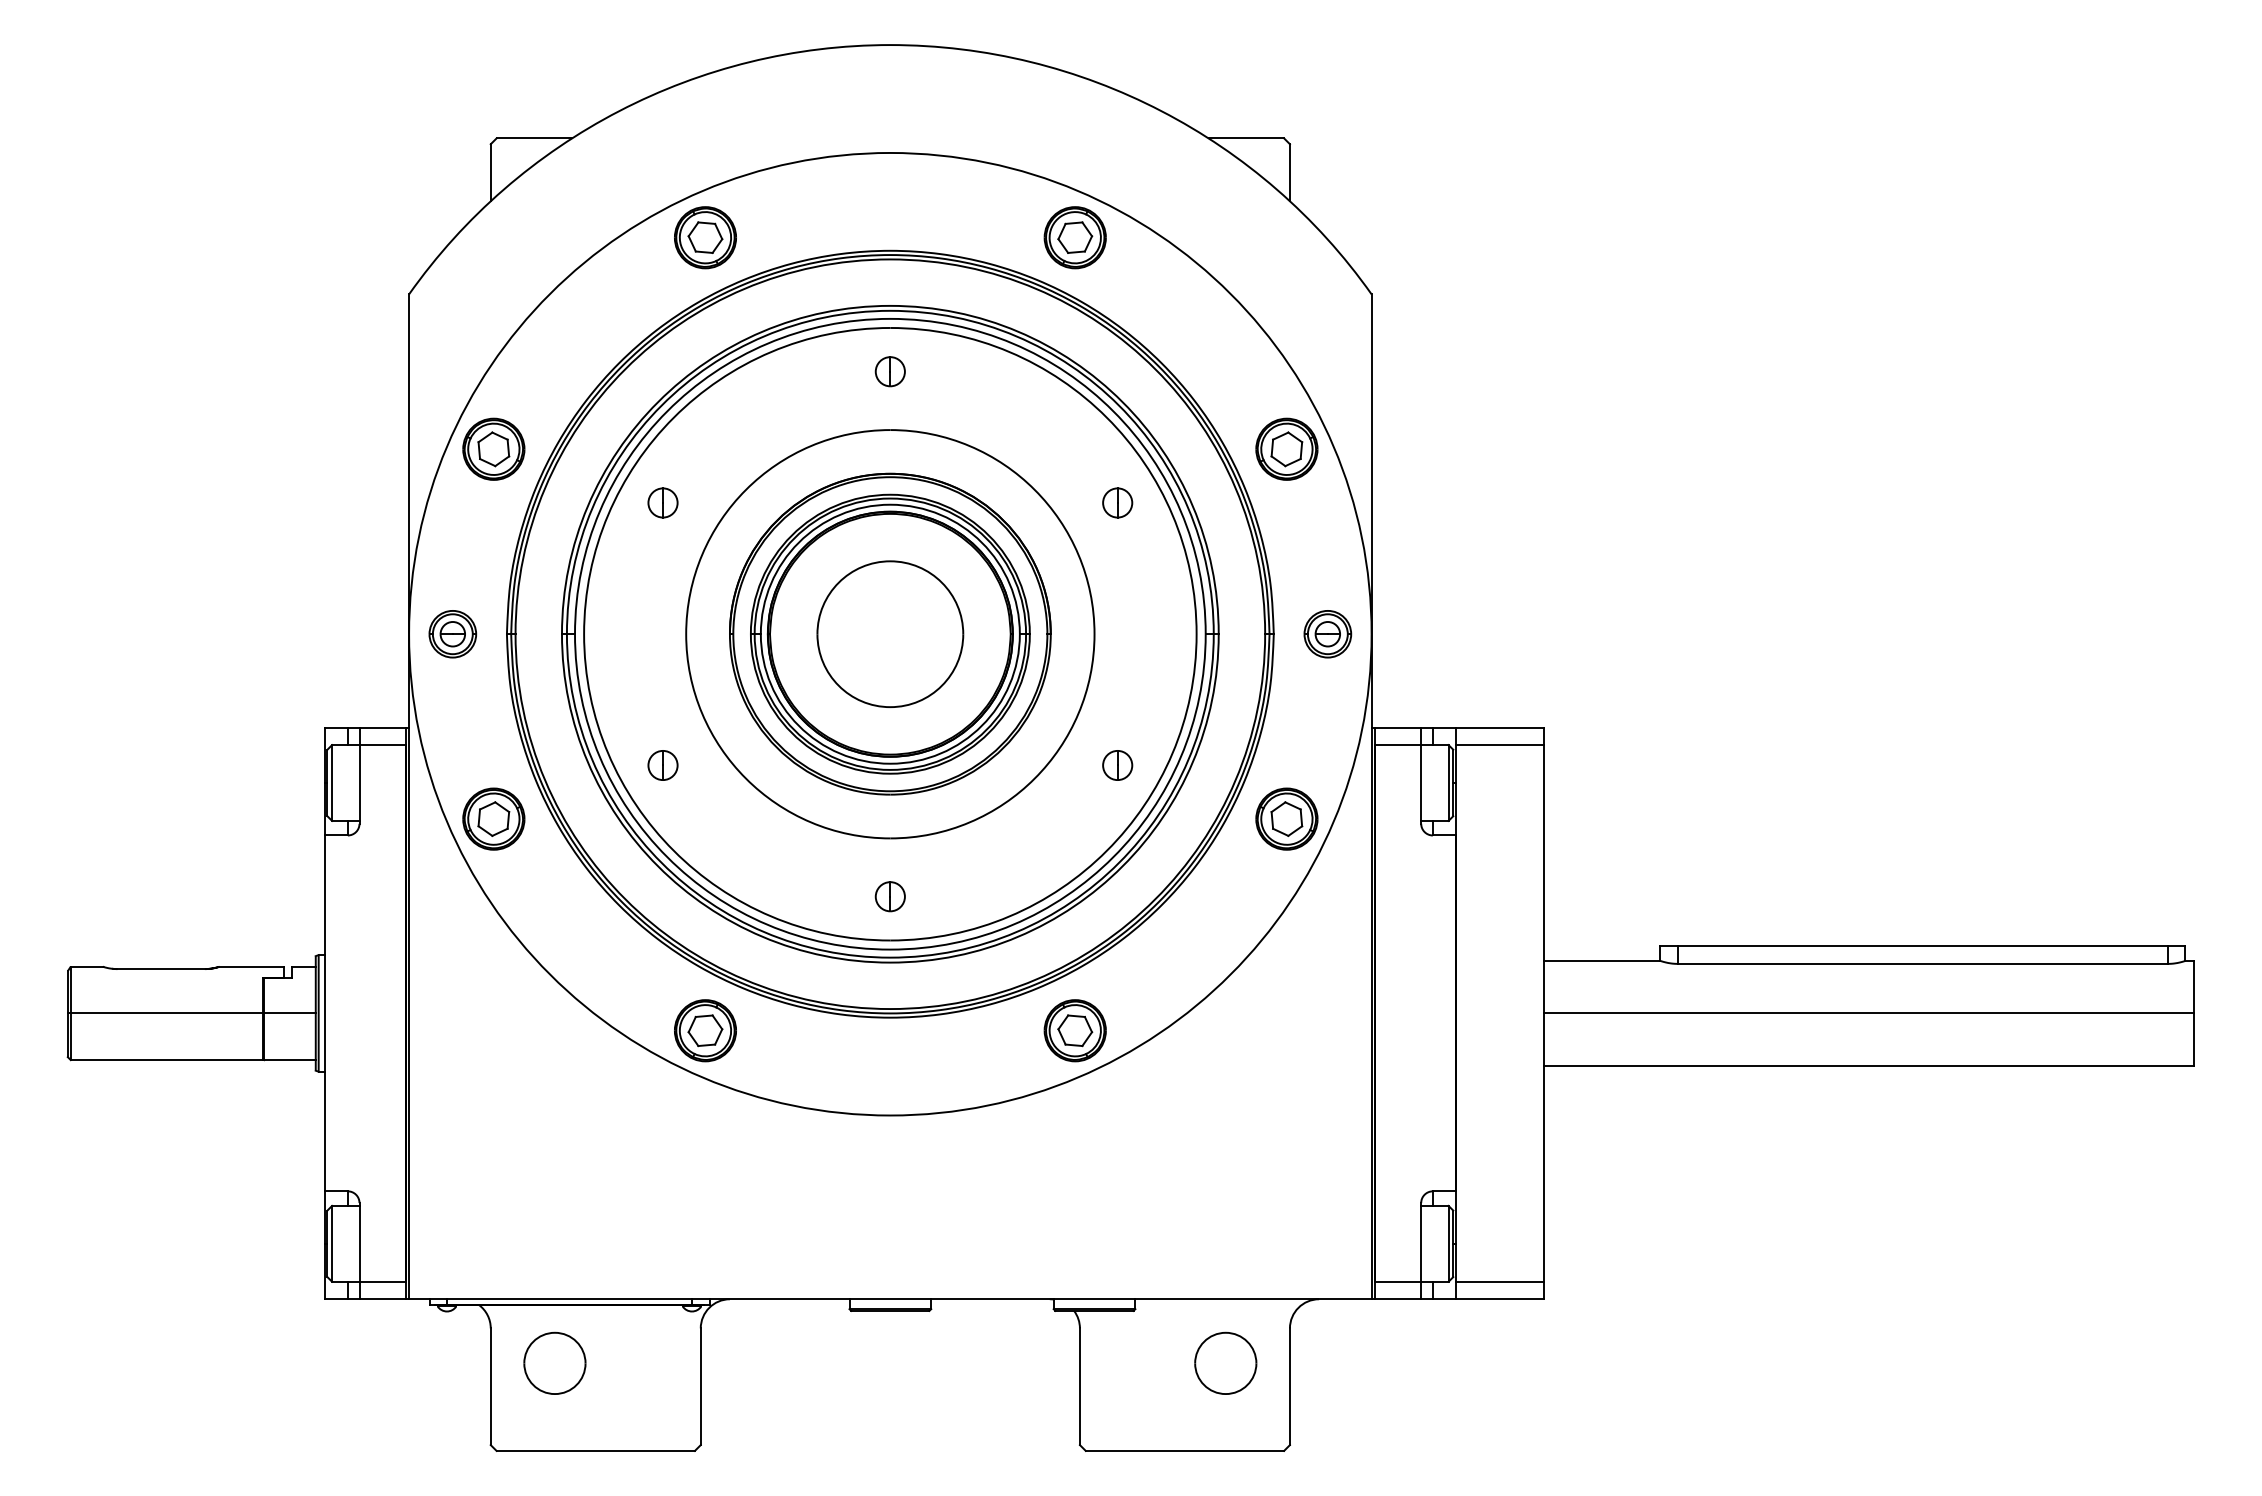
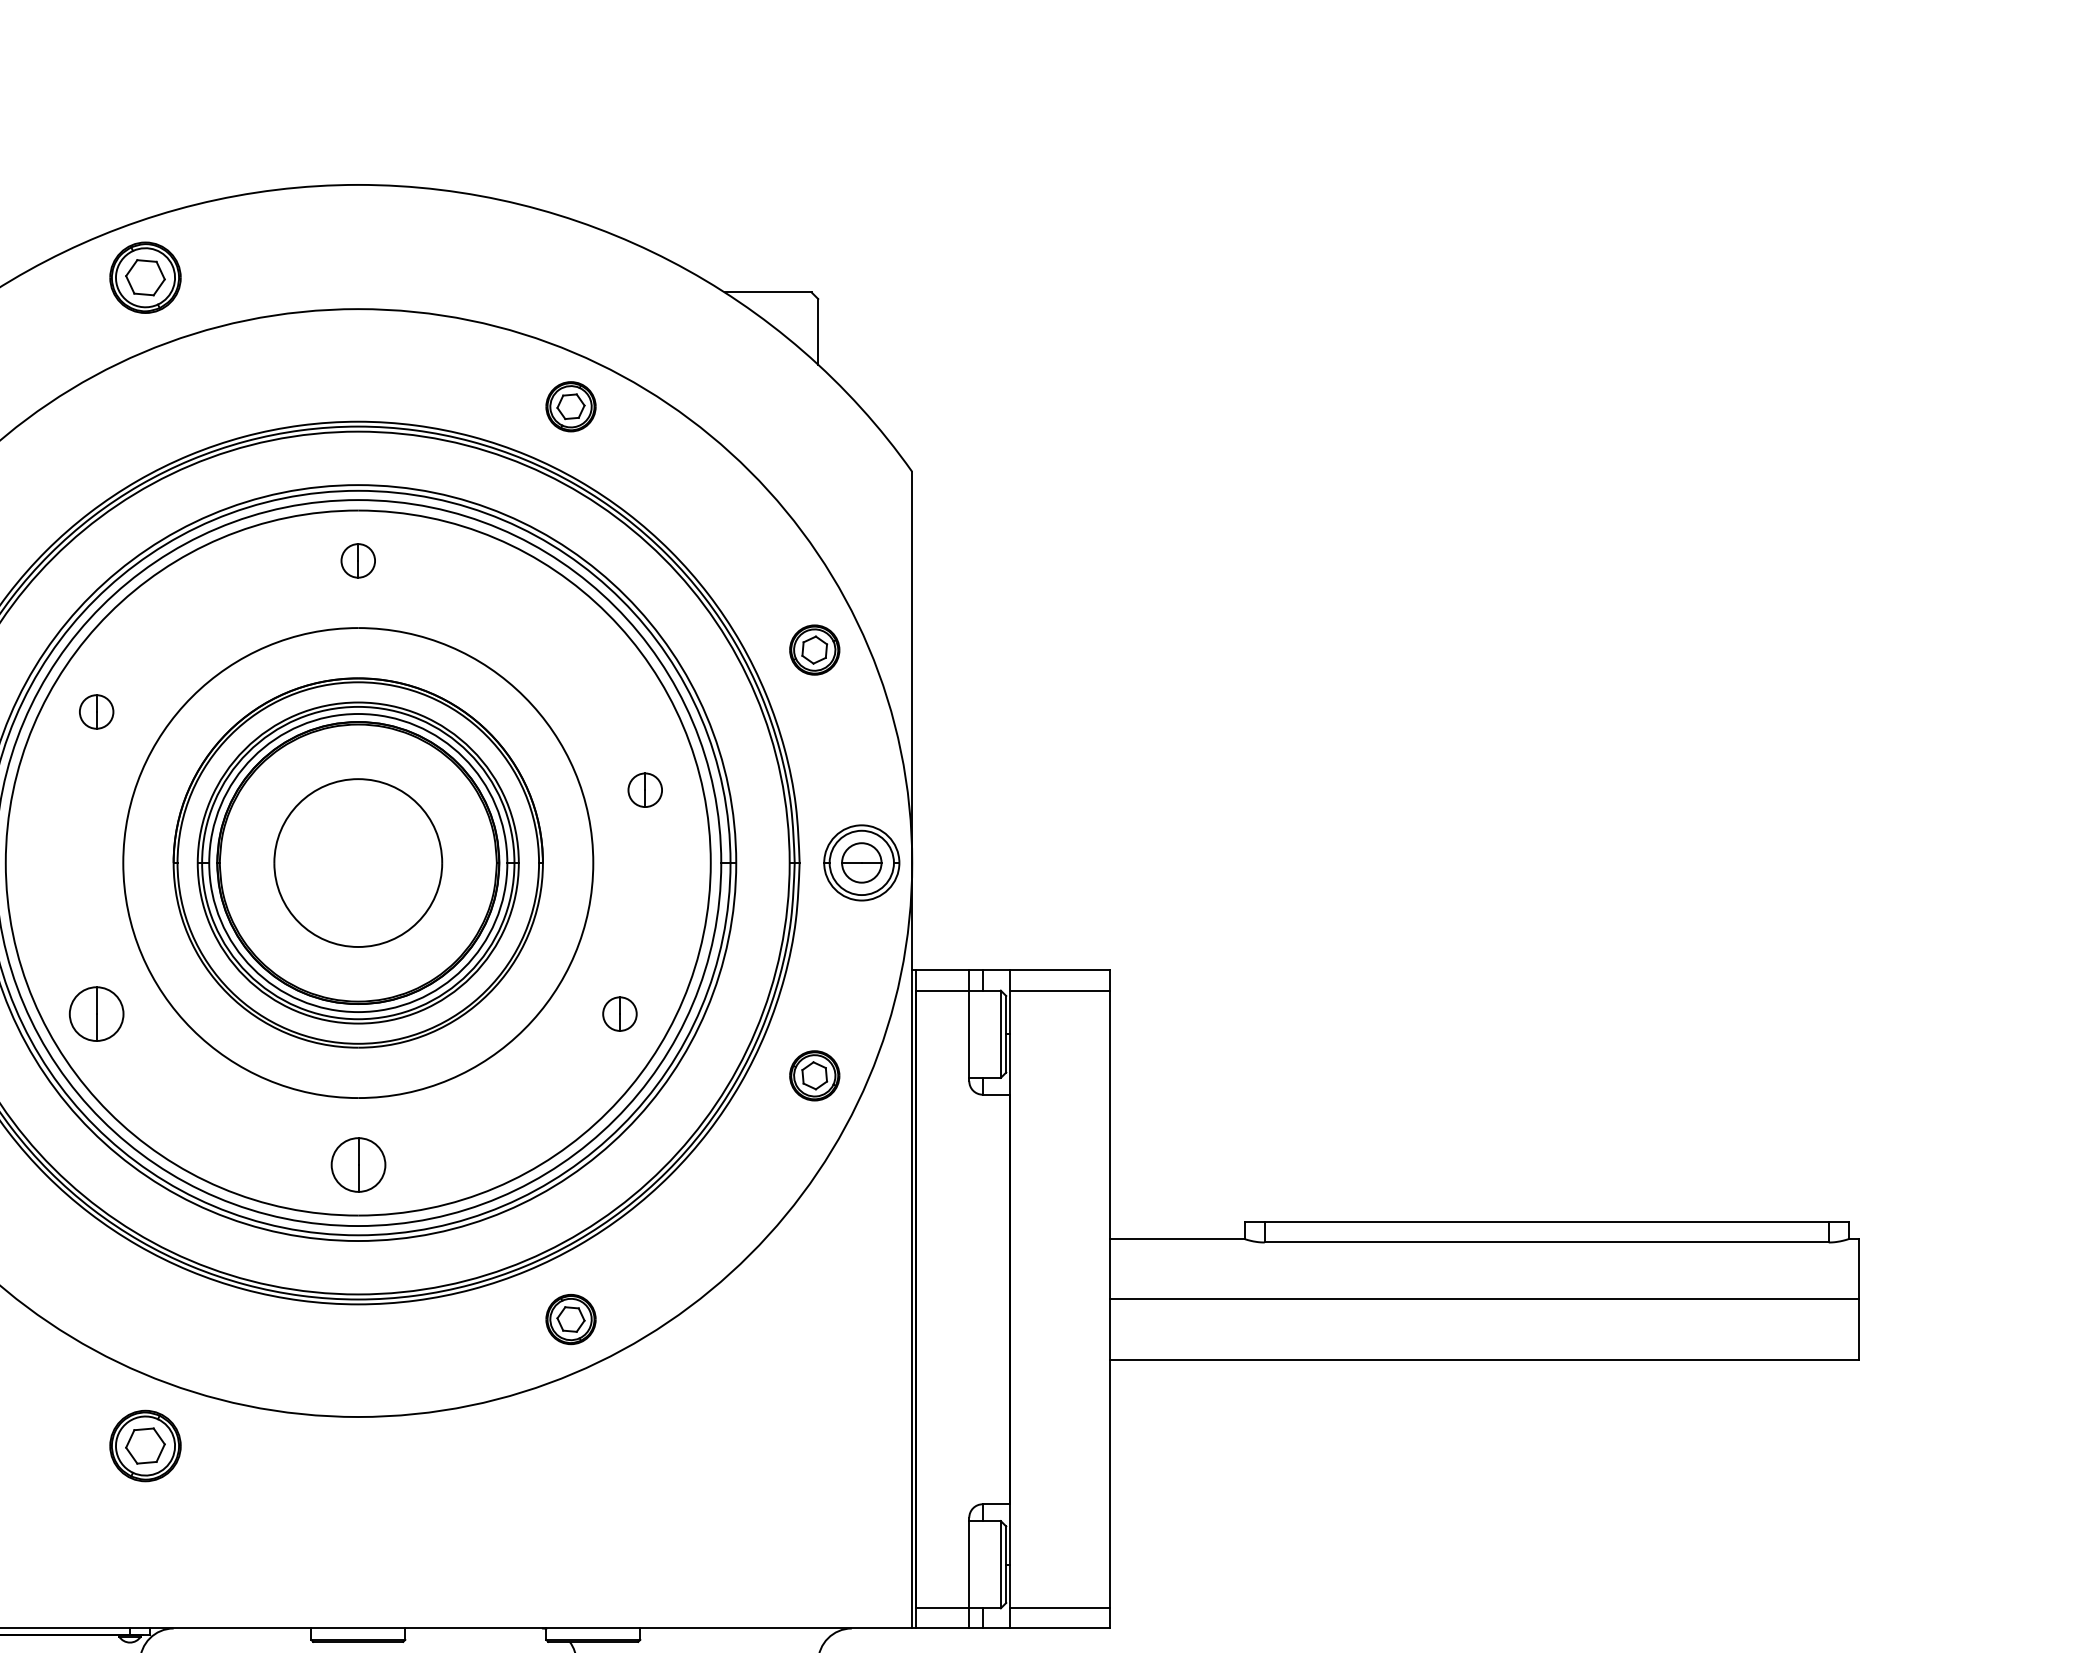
part: (705, 237) -> (145, 277), moved
part: (1074, 237) -> (570, 406), size x0.7
part: (1286, 448) -> (814, 649), size x0.7
part: (1117, 502) -> (645, 789), moved
part: (1327, 634) -> (861, 863), size x1.4
part: (662, 765) -> (96, 1014), size x1.6
part: (1286, 818) -> (814, 1075), size x0.7
part: (889, 896) -> (357, 1164), size x1.6
part: (705, 1030) -> (145, 1445), moved
part: (1074, 1030) -> (570, 1319), size x0.7

